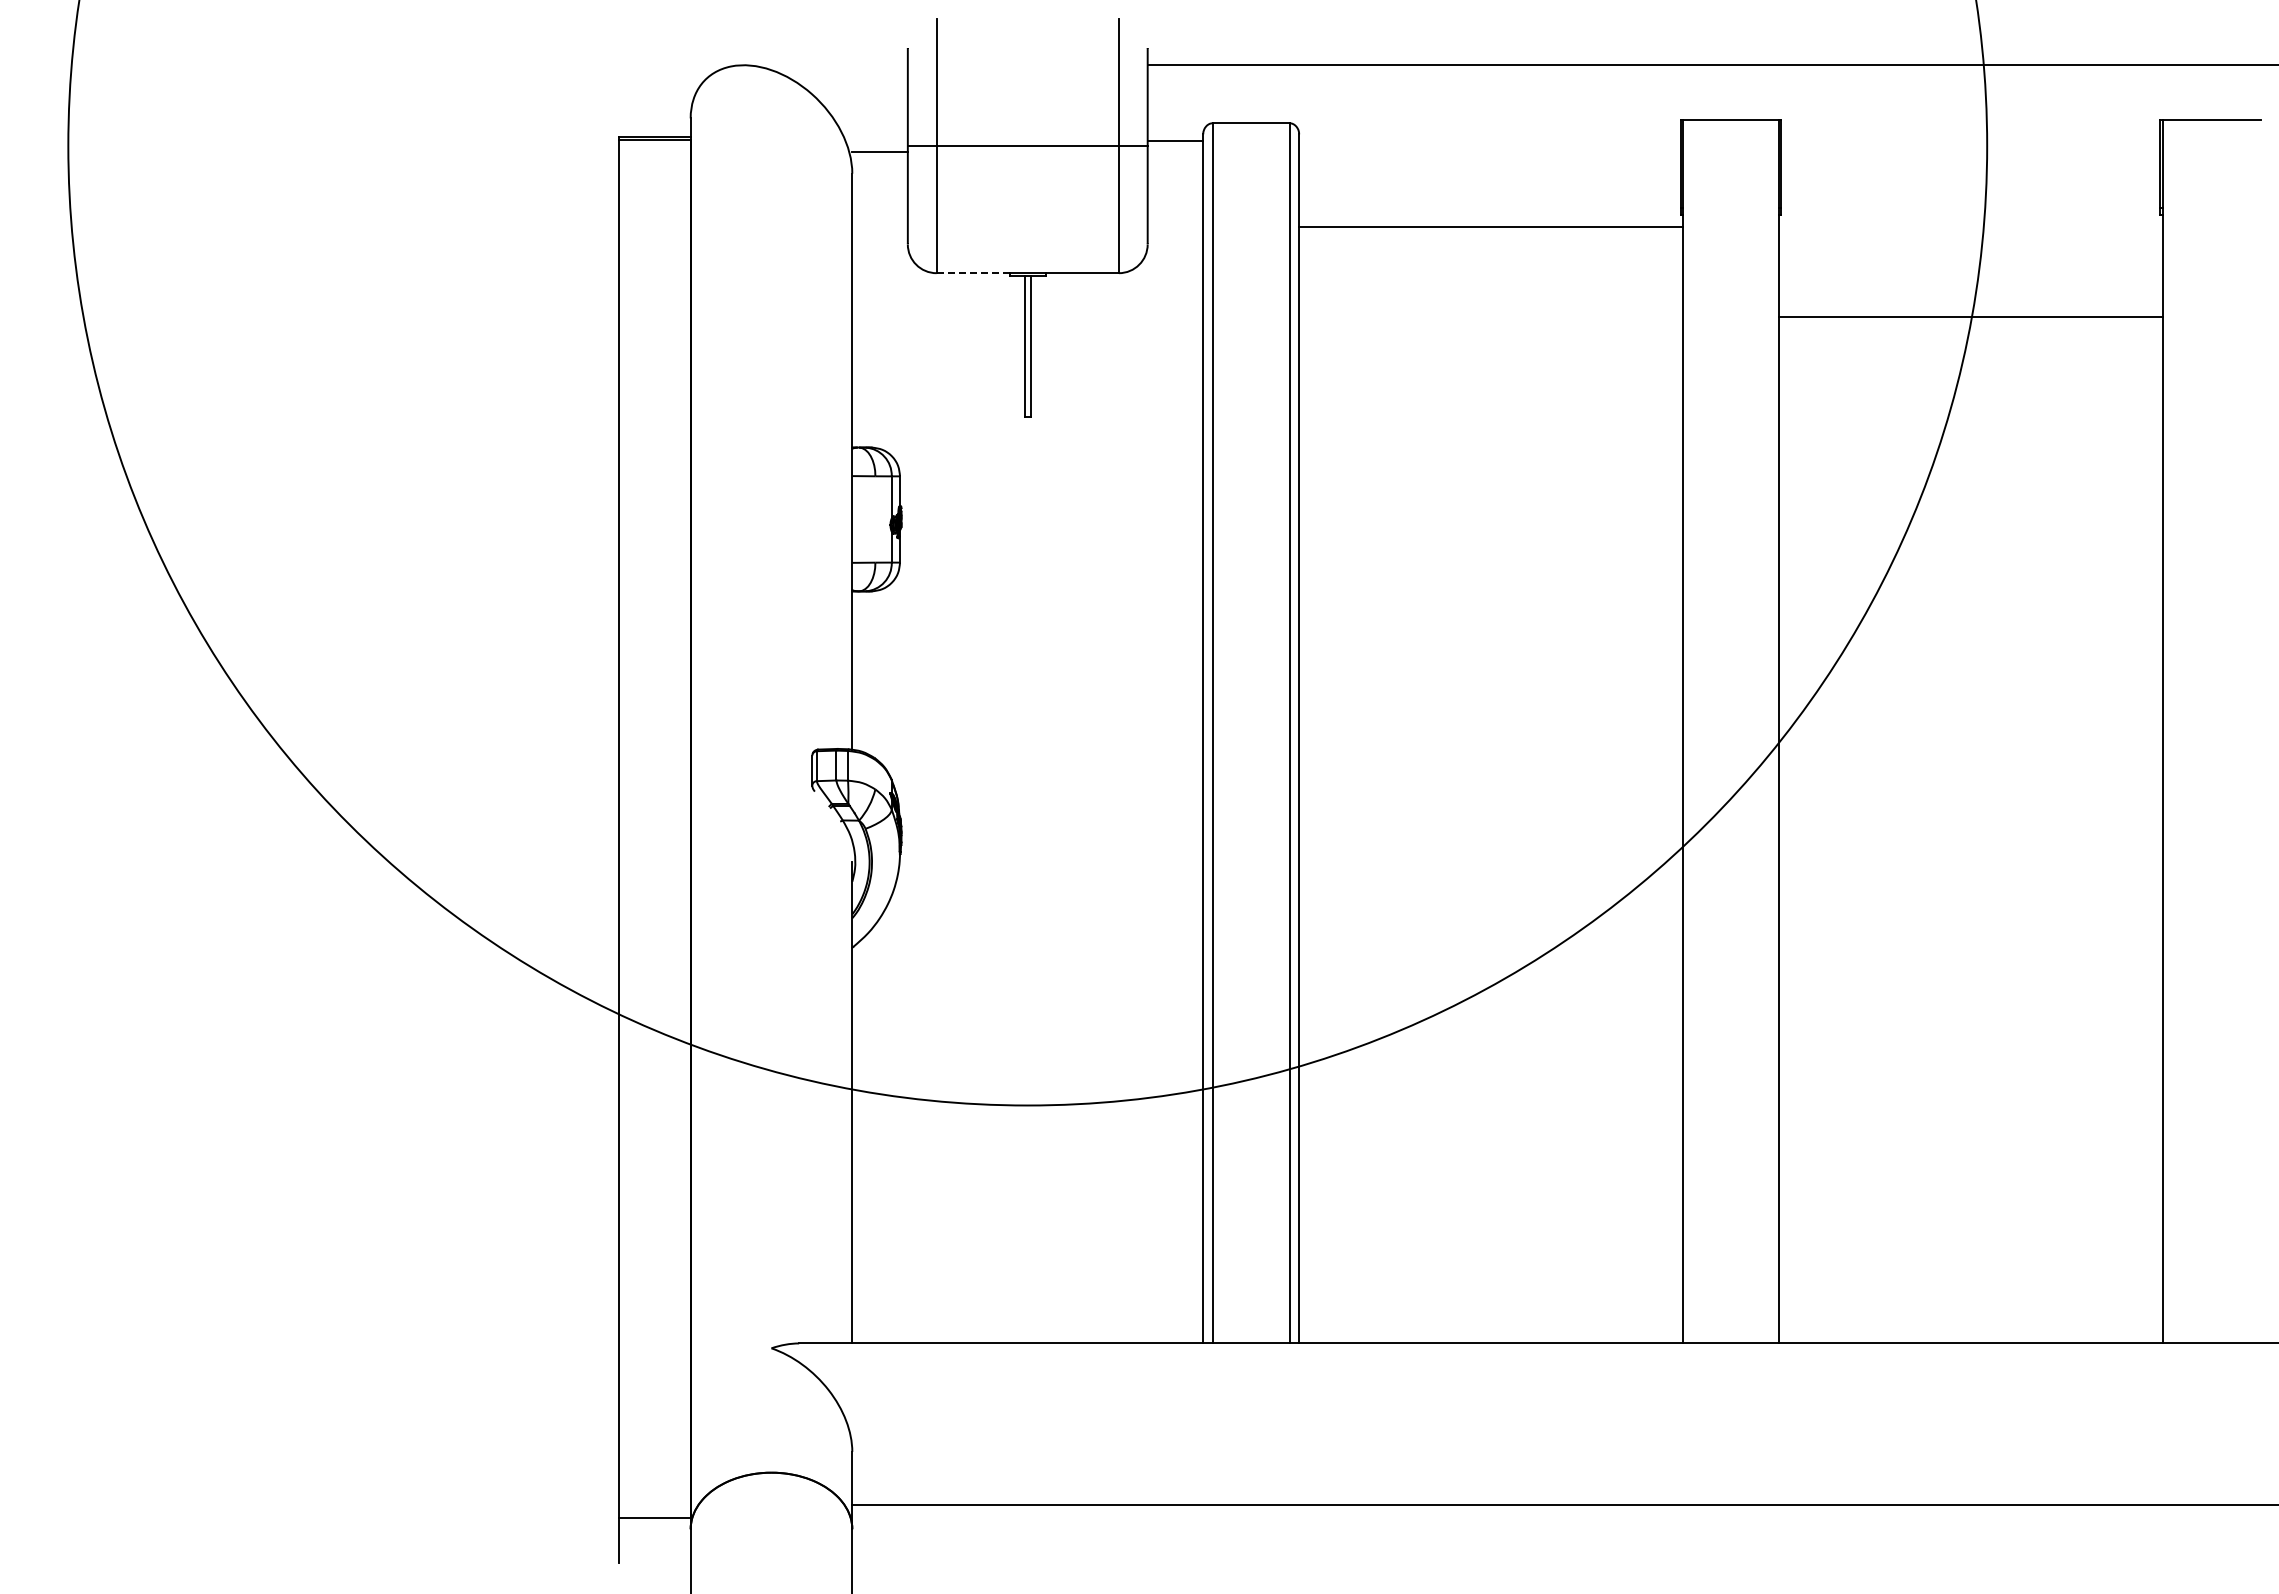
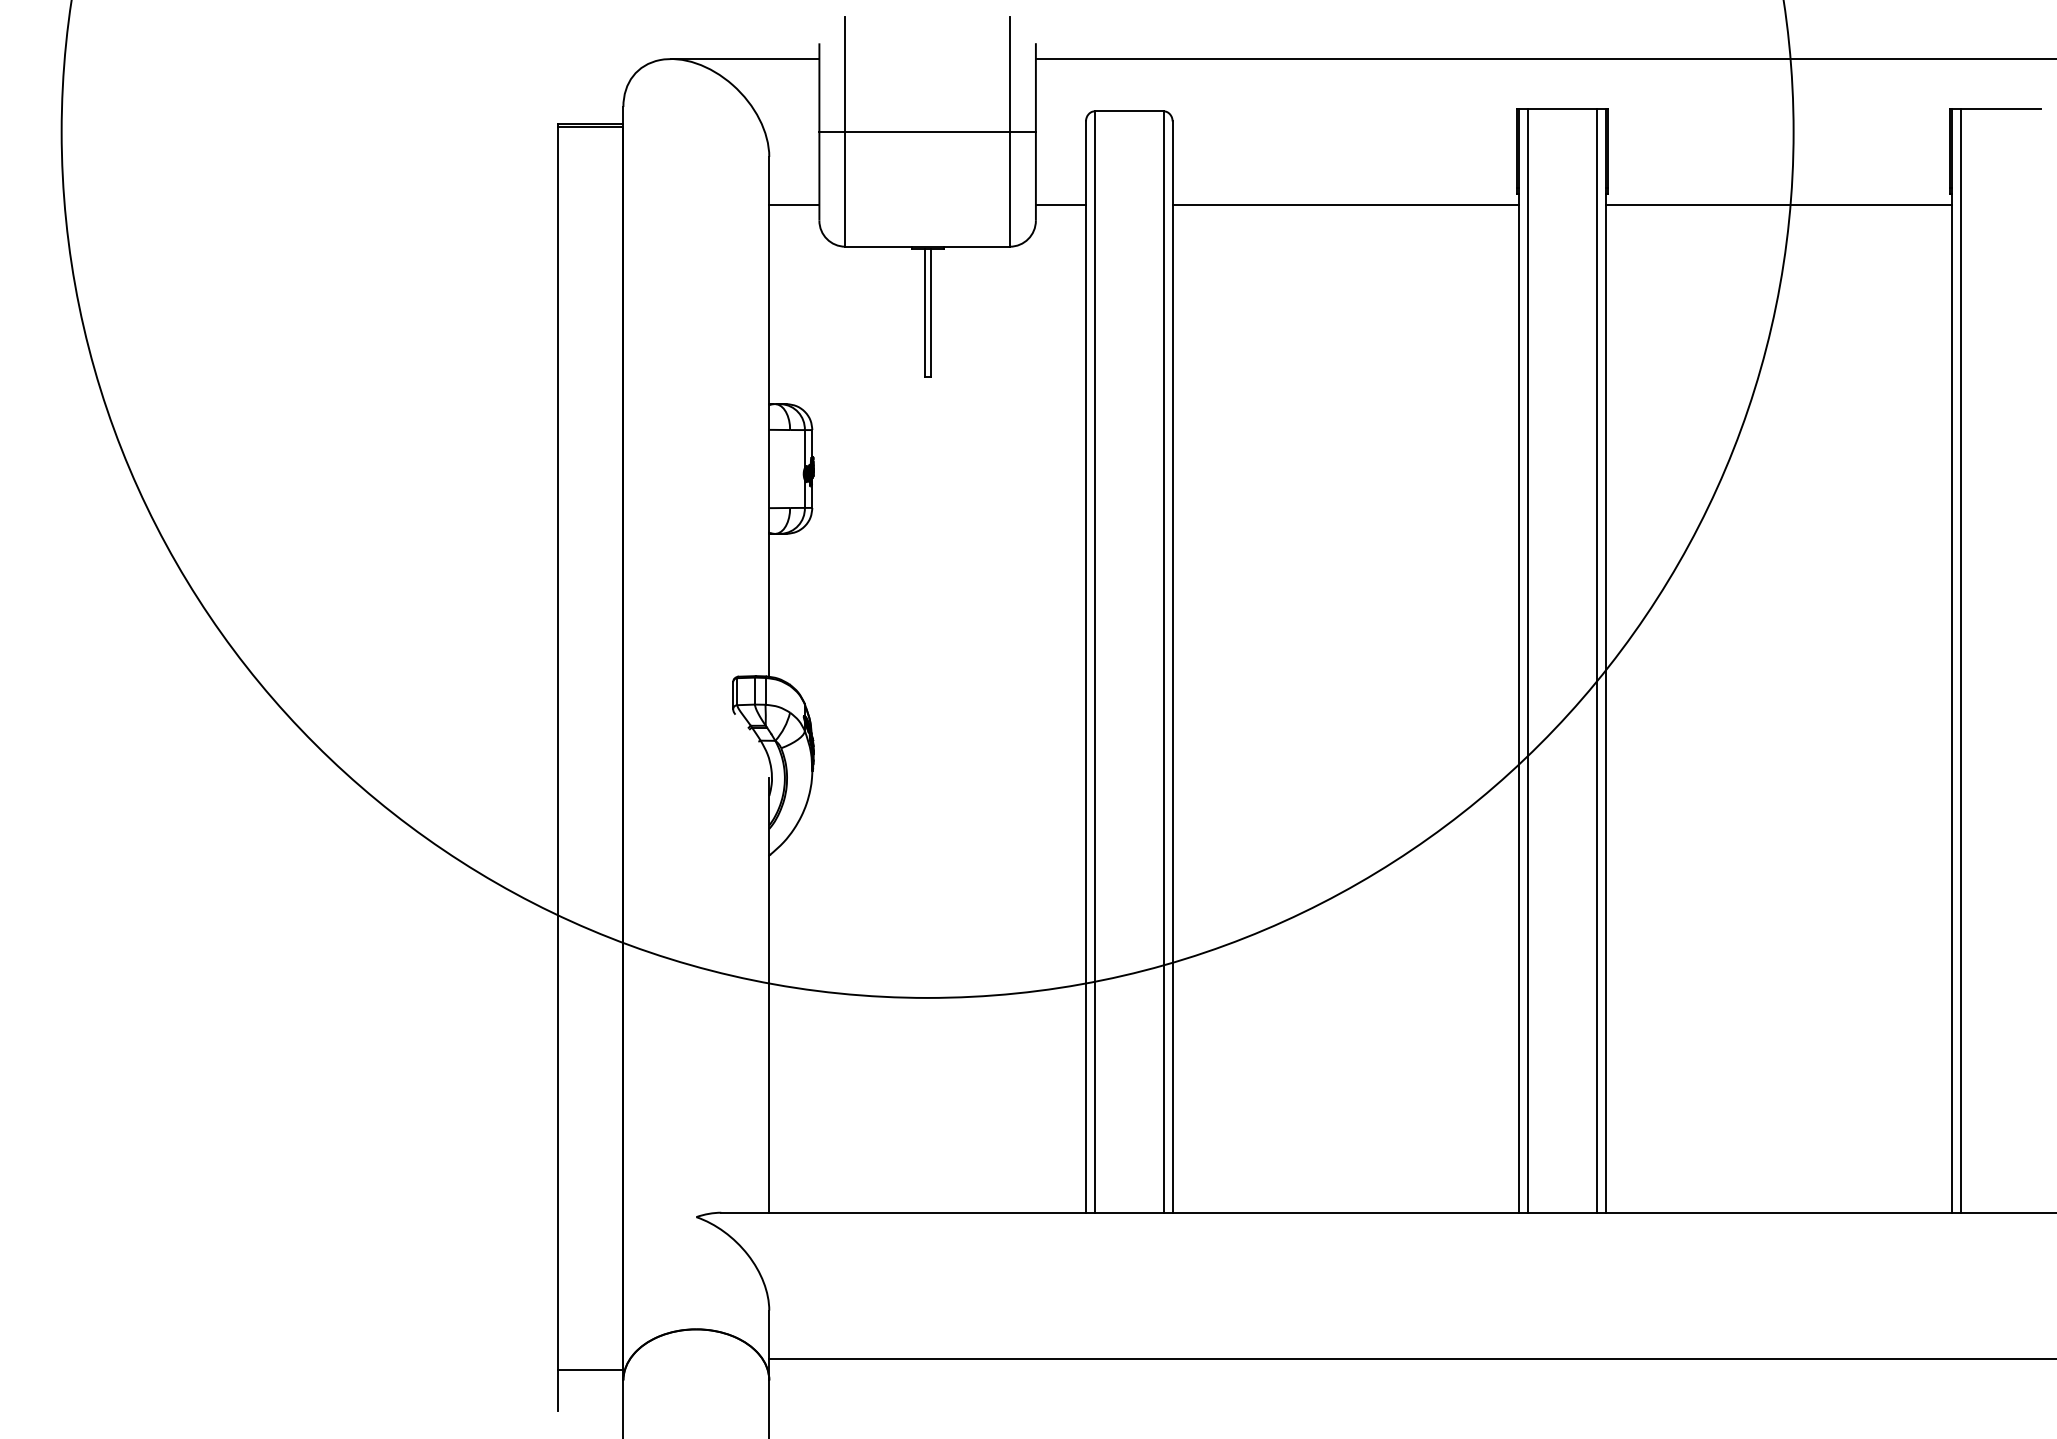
line: (825, 65) -> (745, 59), added
line: (1175, 140) -> (1060, 204), moved
line: (879, 151) -> (793, 204), moved
line: (973, 273) -> (878, 246), dashed -> solid
line: (1970, 316) -> (1778, 204), moved
line: (1692, 731) -> (1527, 660), added
line: (1769, 731) -> (1597, 660), added
line: (2172, 731) -> (1960, 660), added

